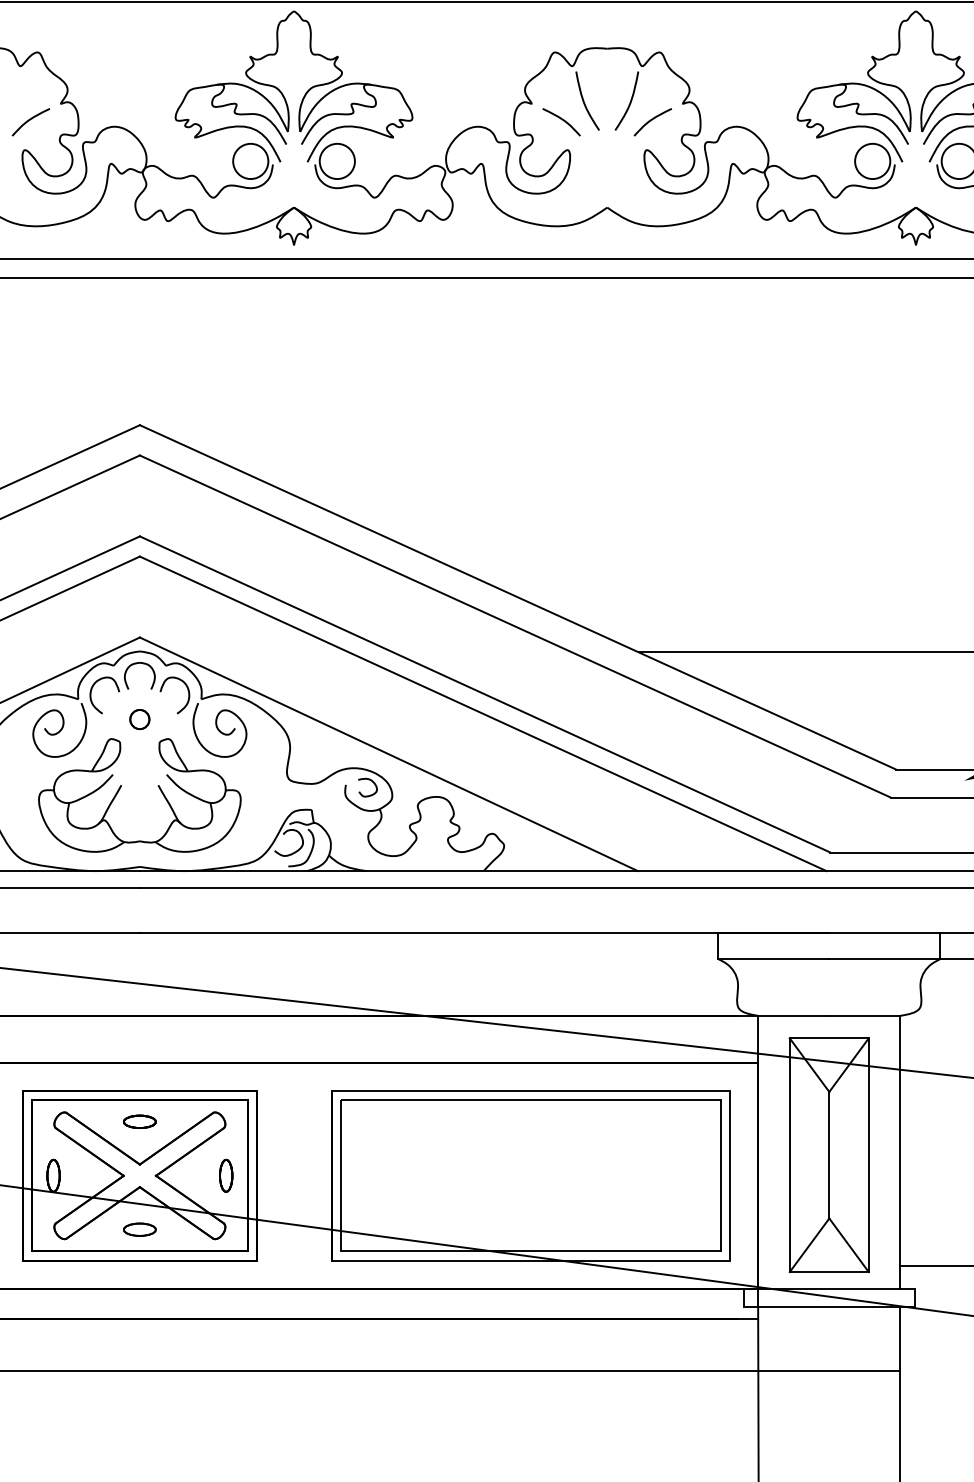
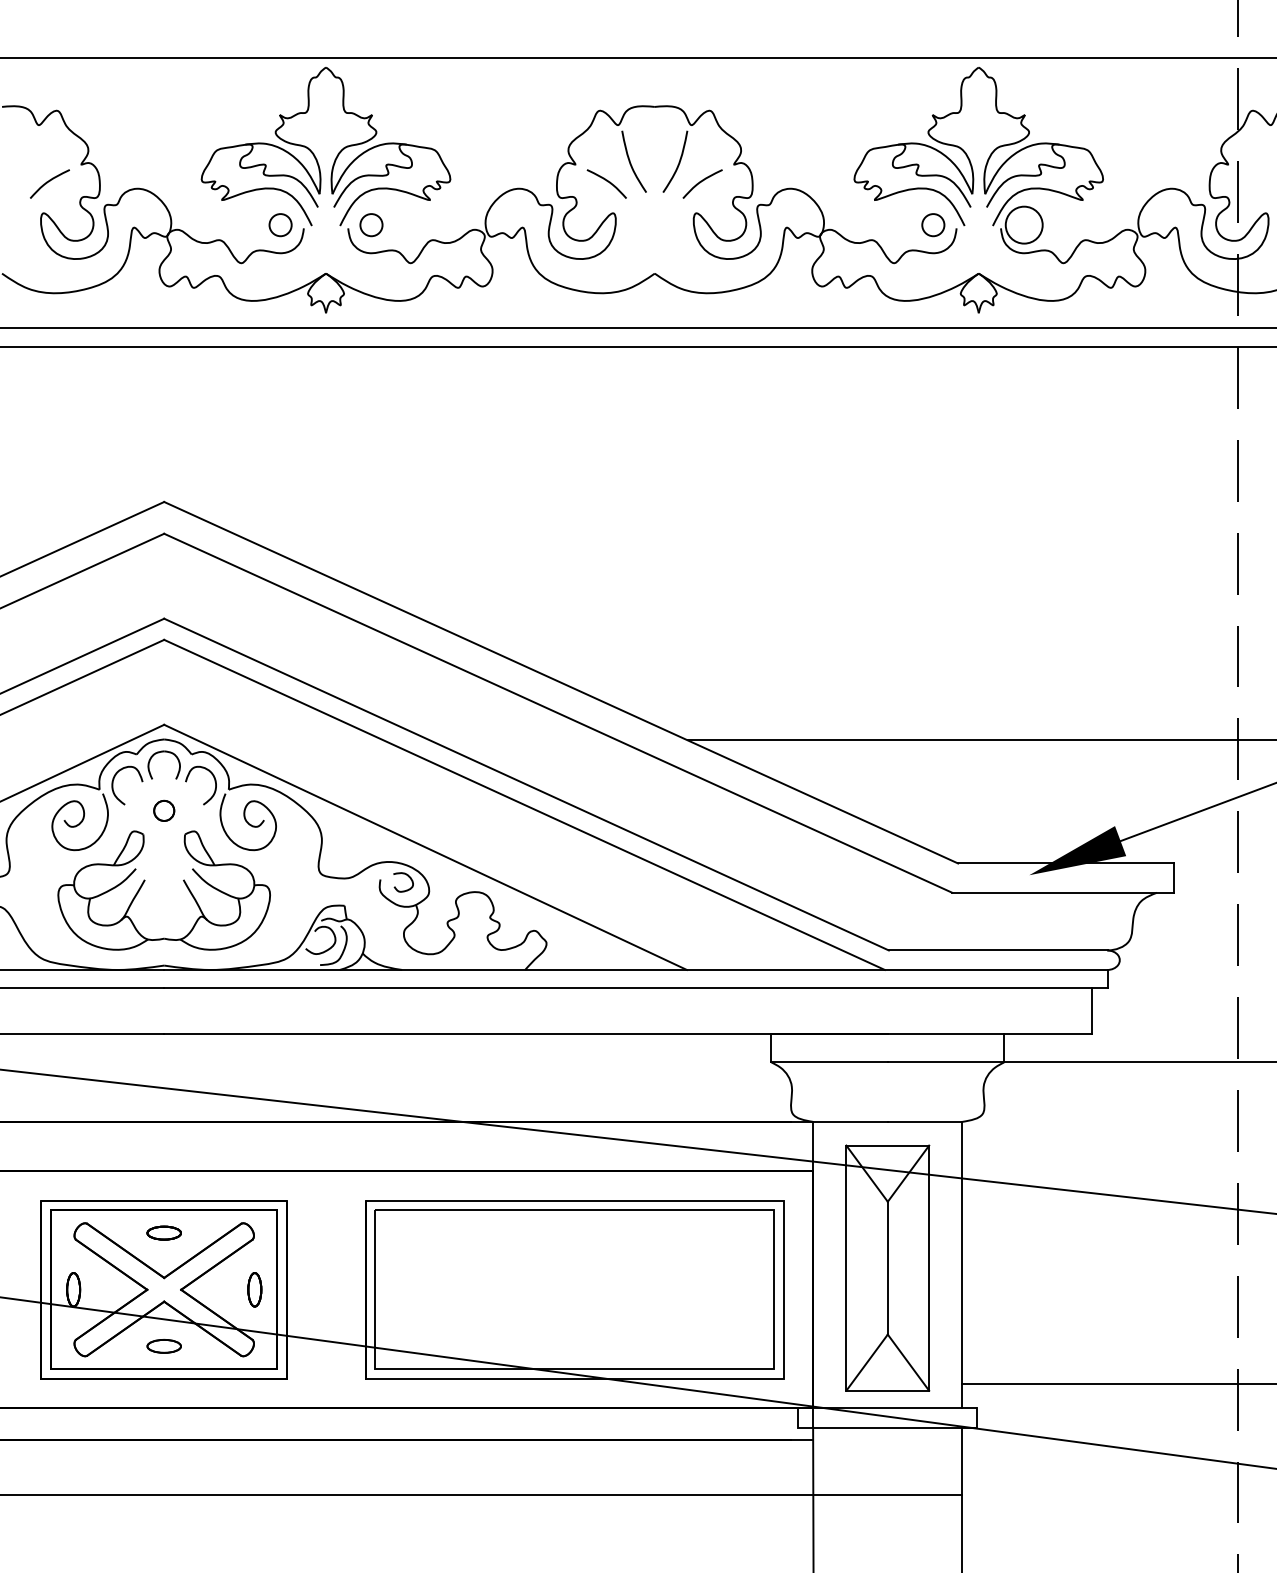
circle: (250, 160) -> (280, 224), size x0.6
circle: (337, 160) -> (371, 224), size x0.6
circle: (871, 160) -> (932, 224), size x0.6

